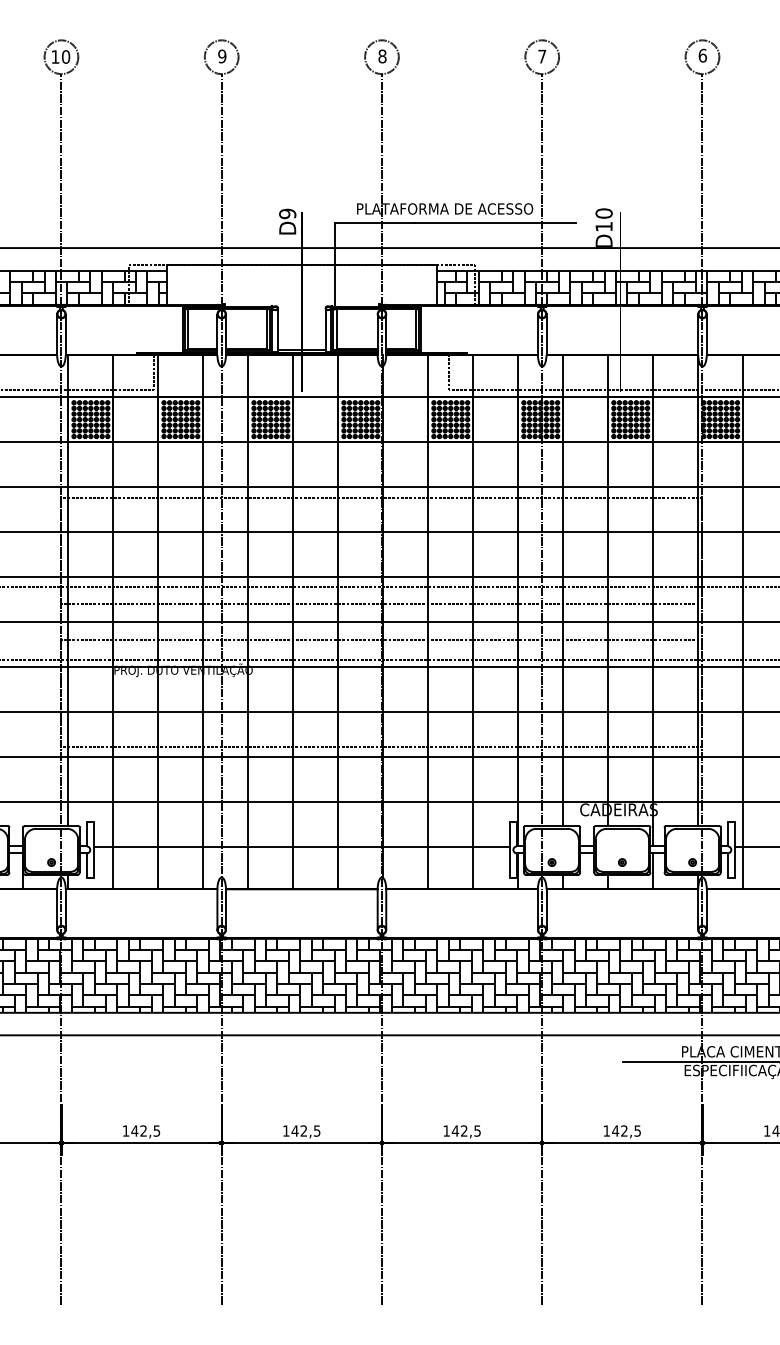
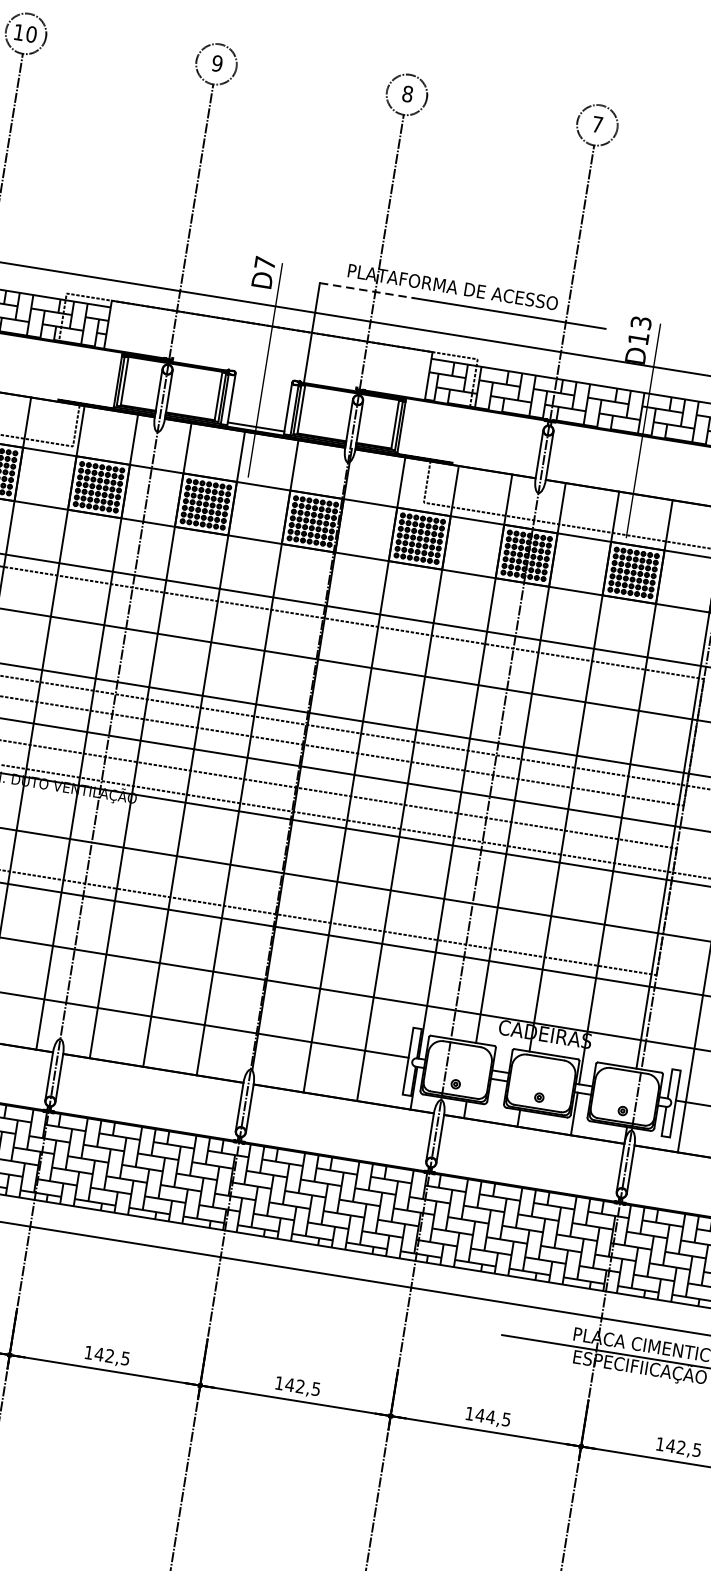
text: (287, 213) -> (264, 262), D9 -> D7
text: (603, 213) -> (640, 322), D10 -> D13
line: (375, 223) -> (367, 291), solid -> dashed
text: (624, 1130) -> (490, 1416), 142,5 -> 144,5

